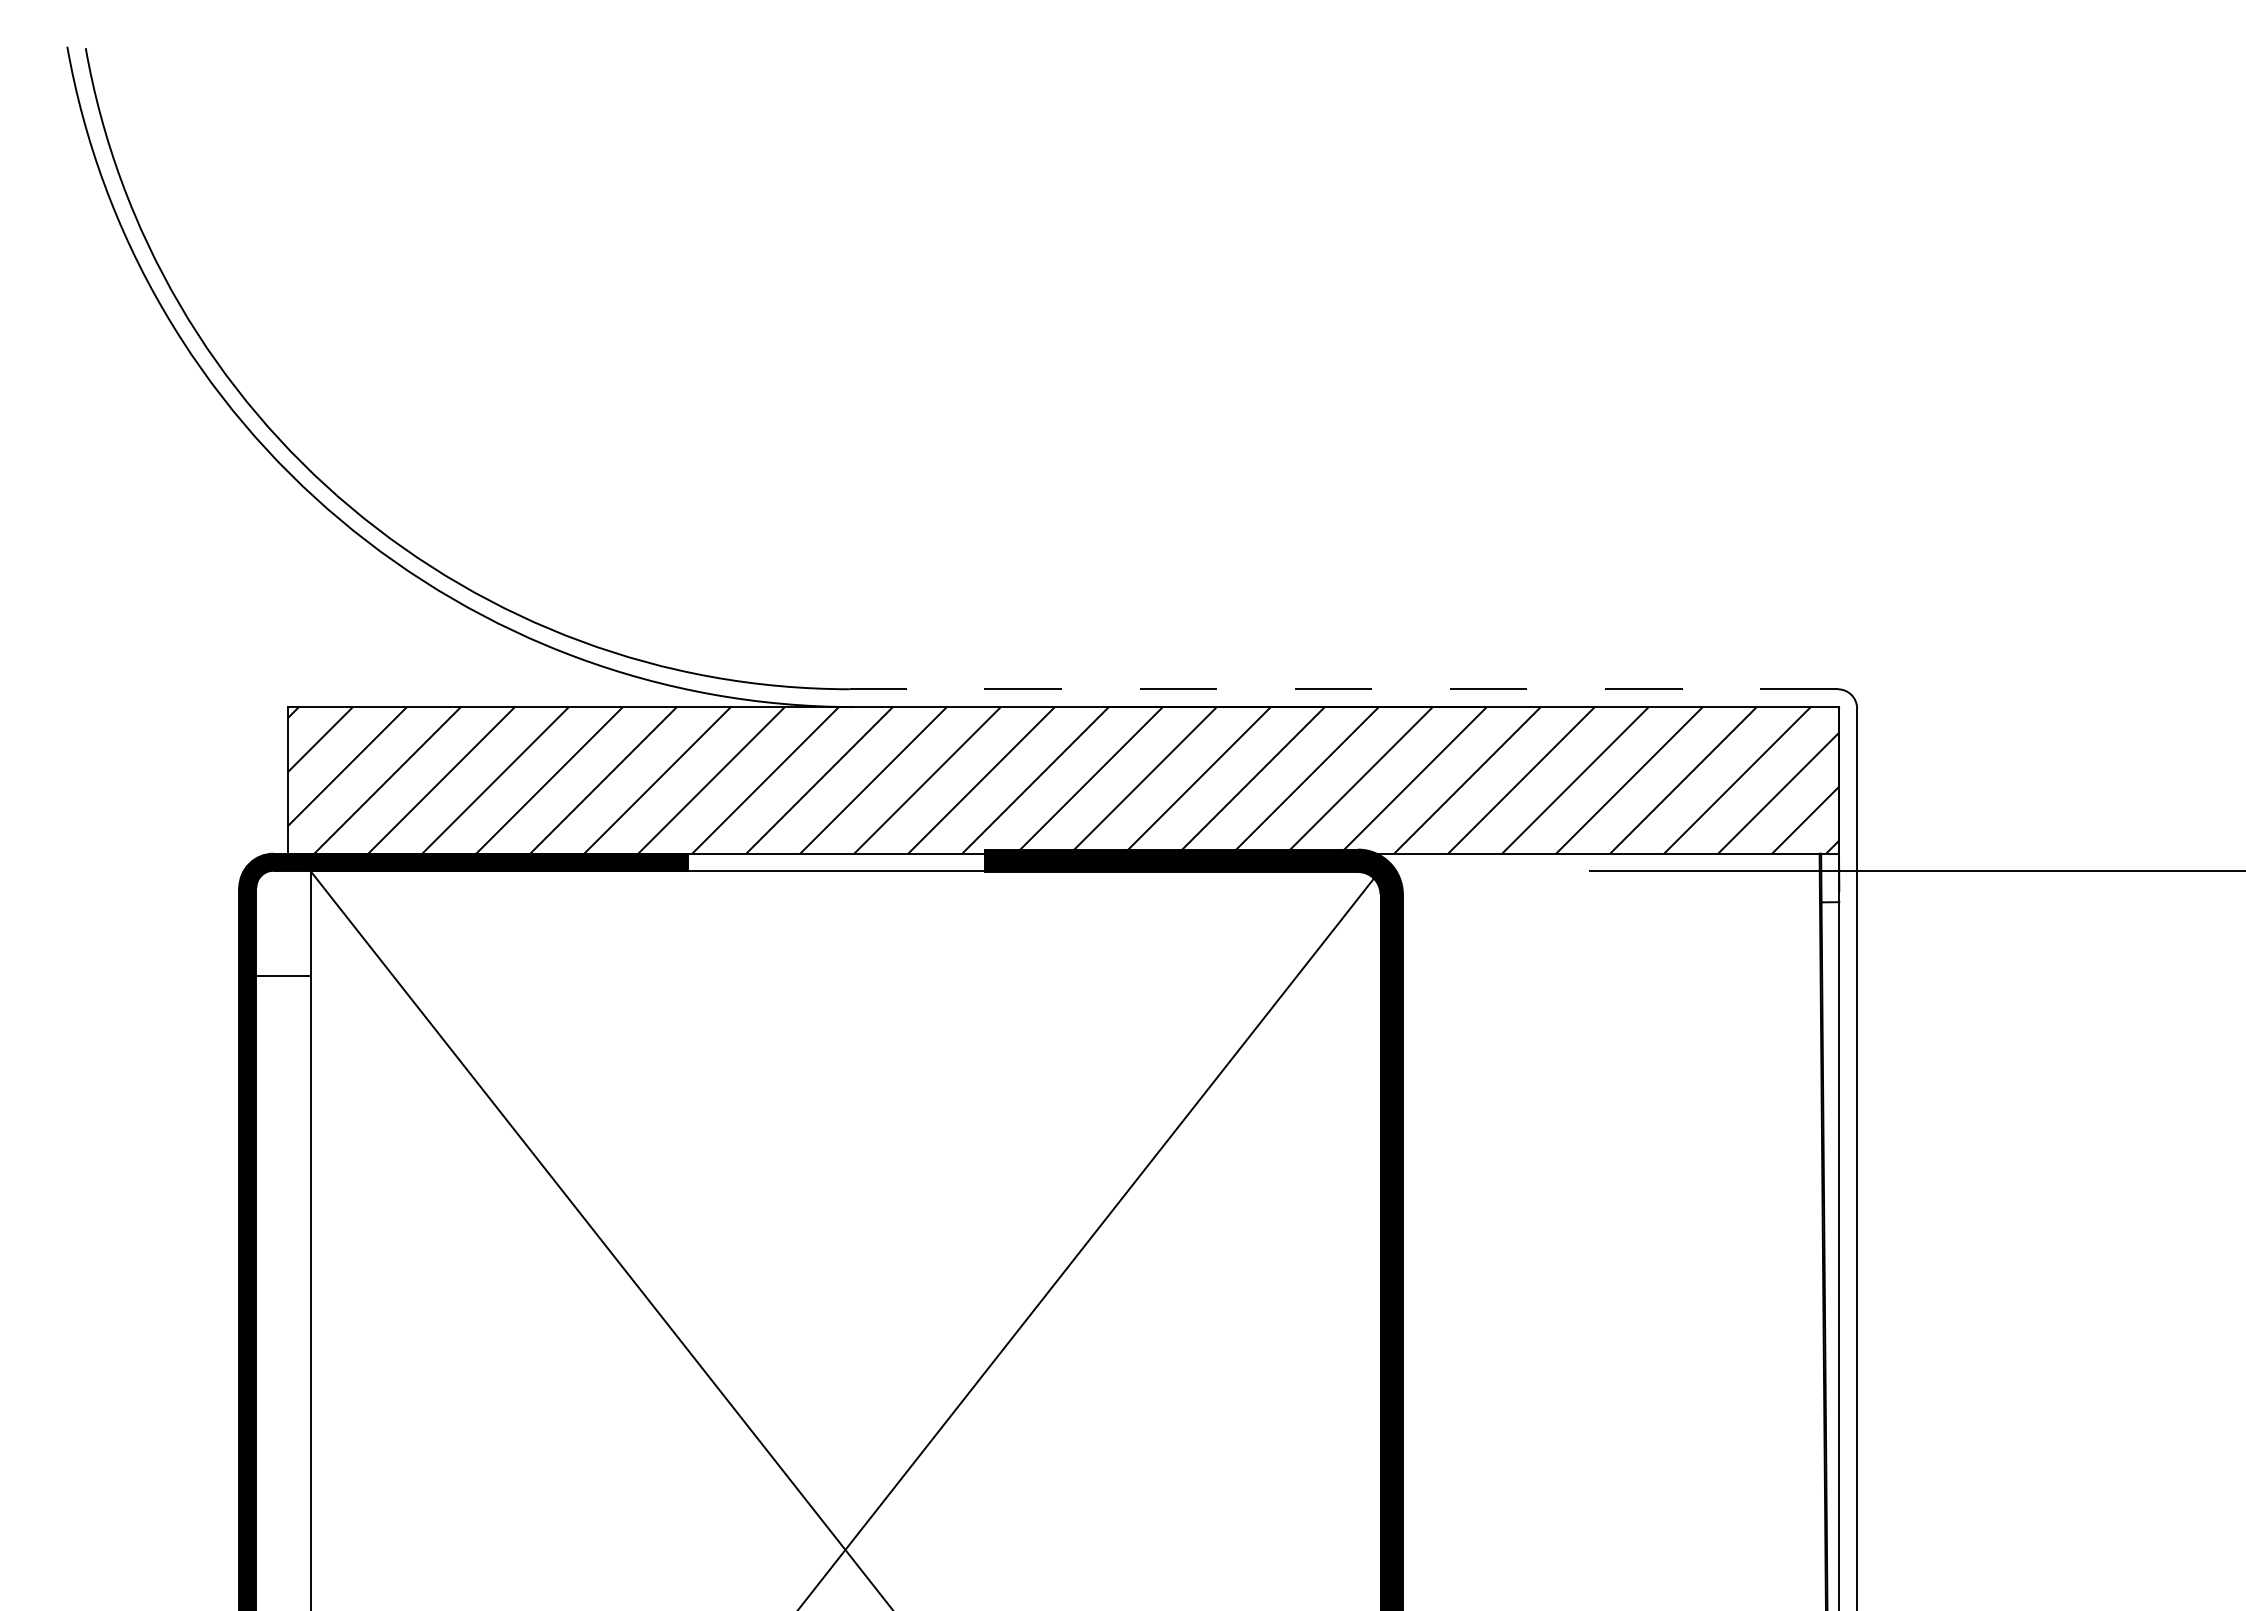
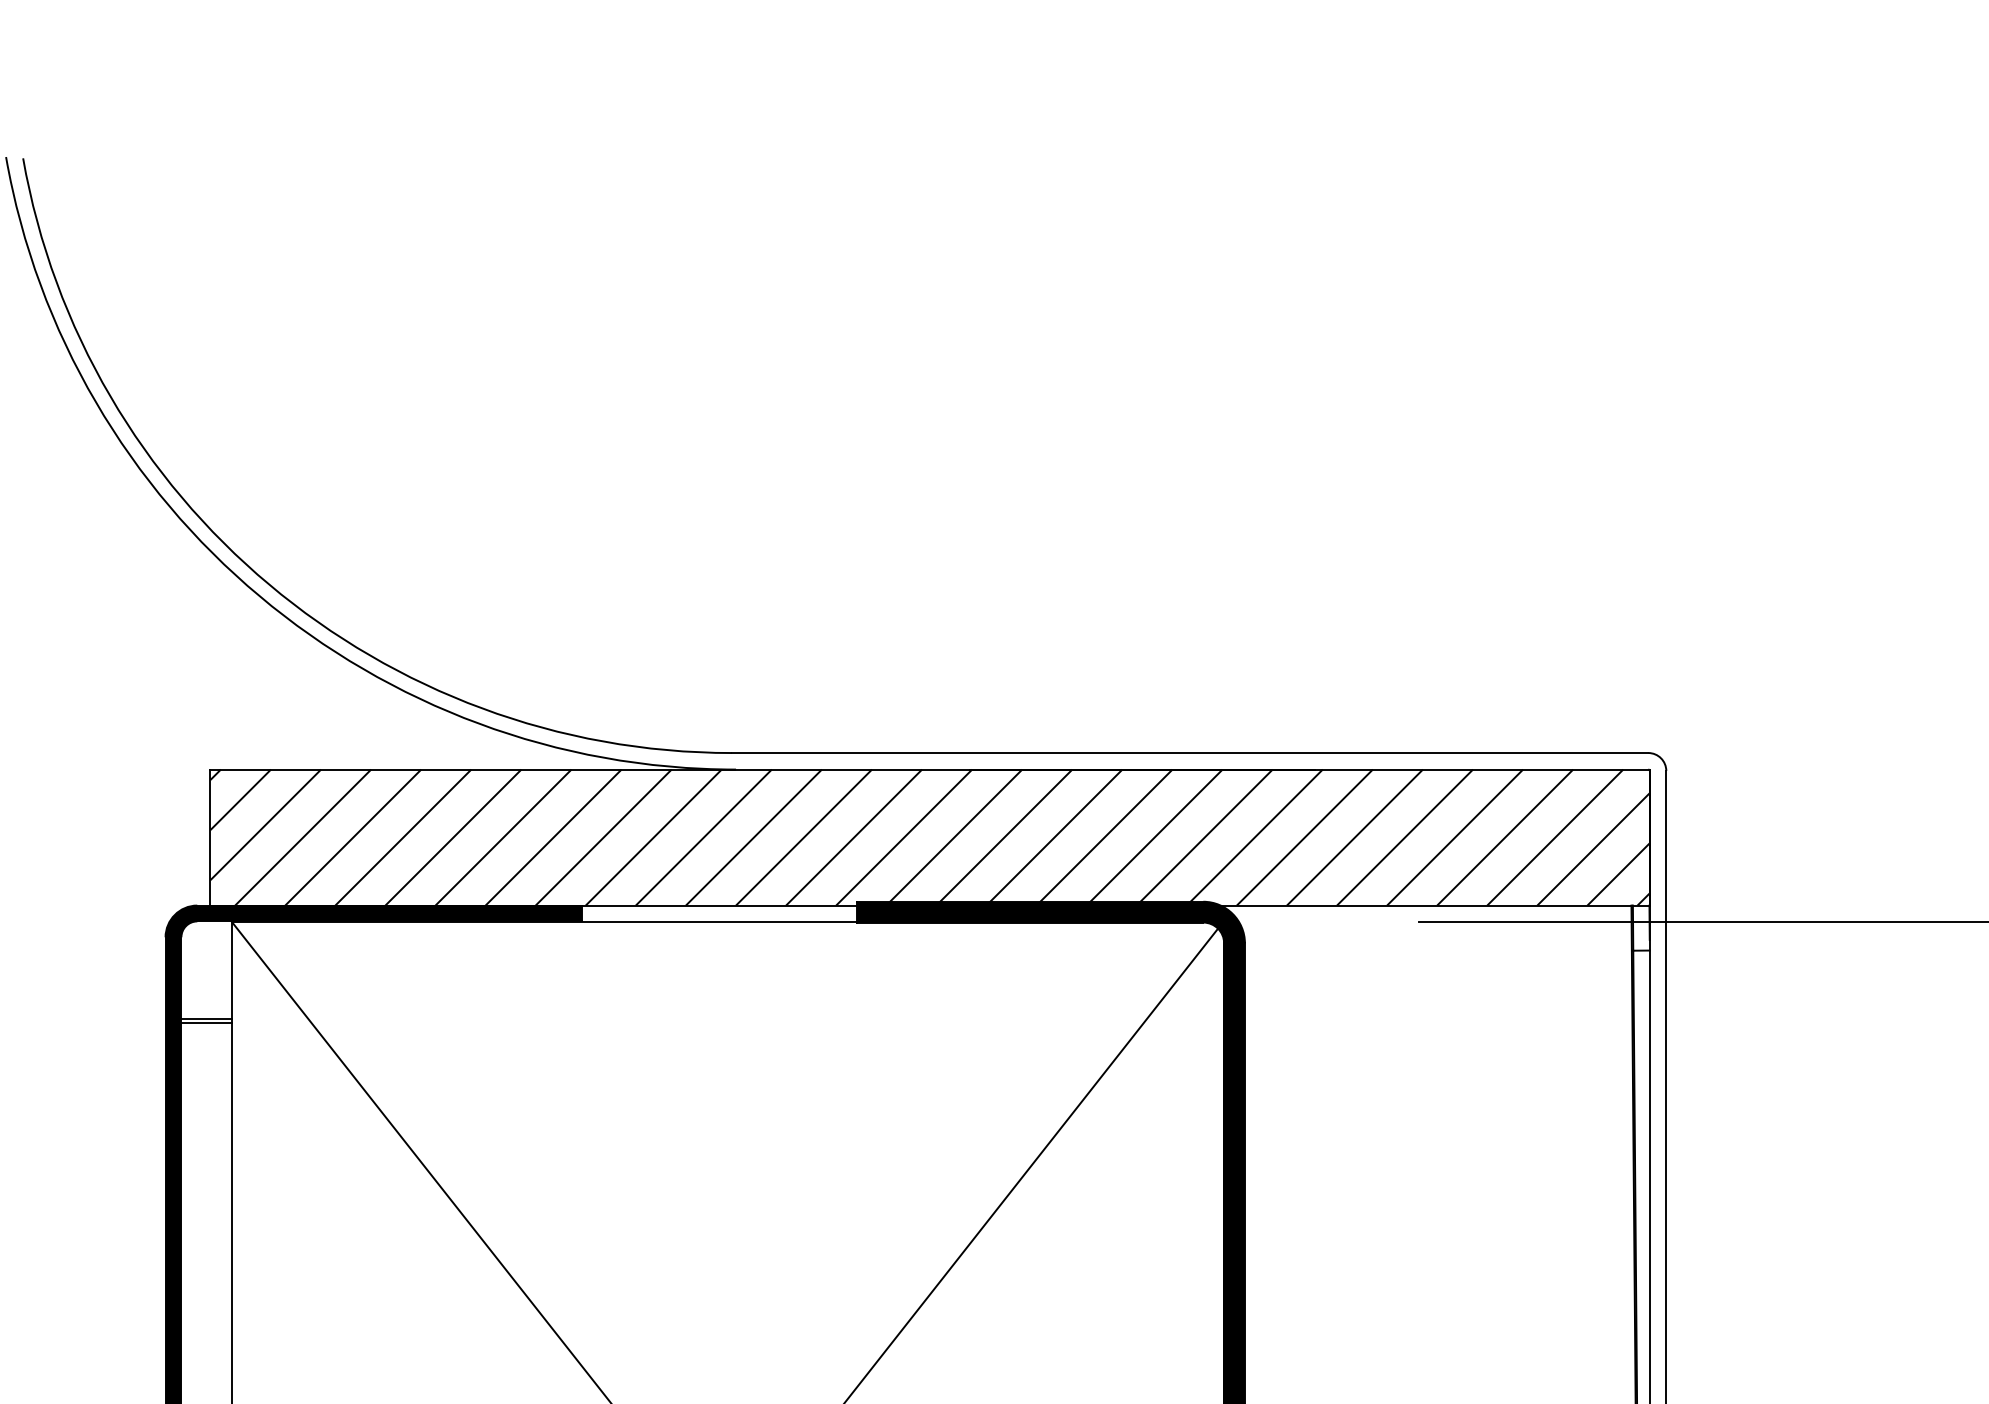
line: (1343, 689) -> (1189, 753), dashed -> solid
line: (283, 980) -> (206, 1023), added

